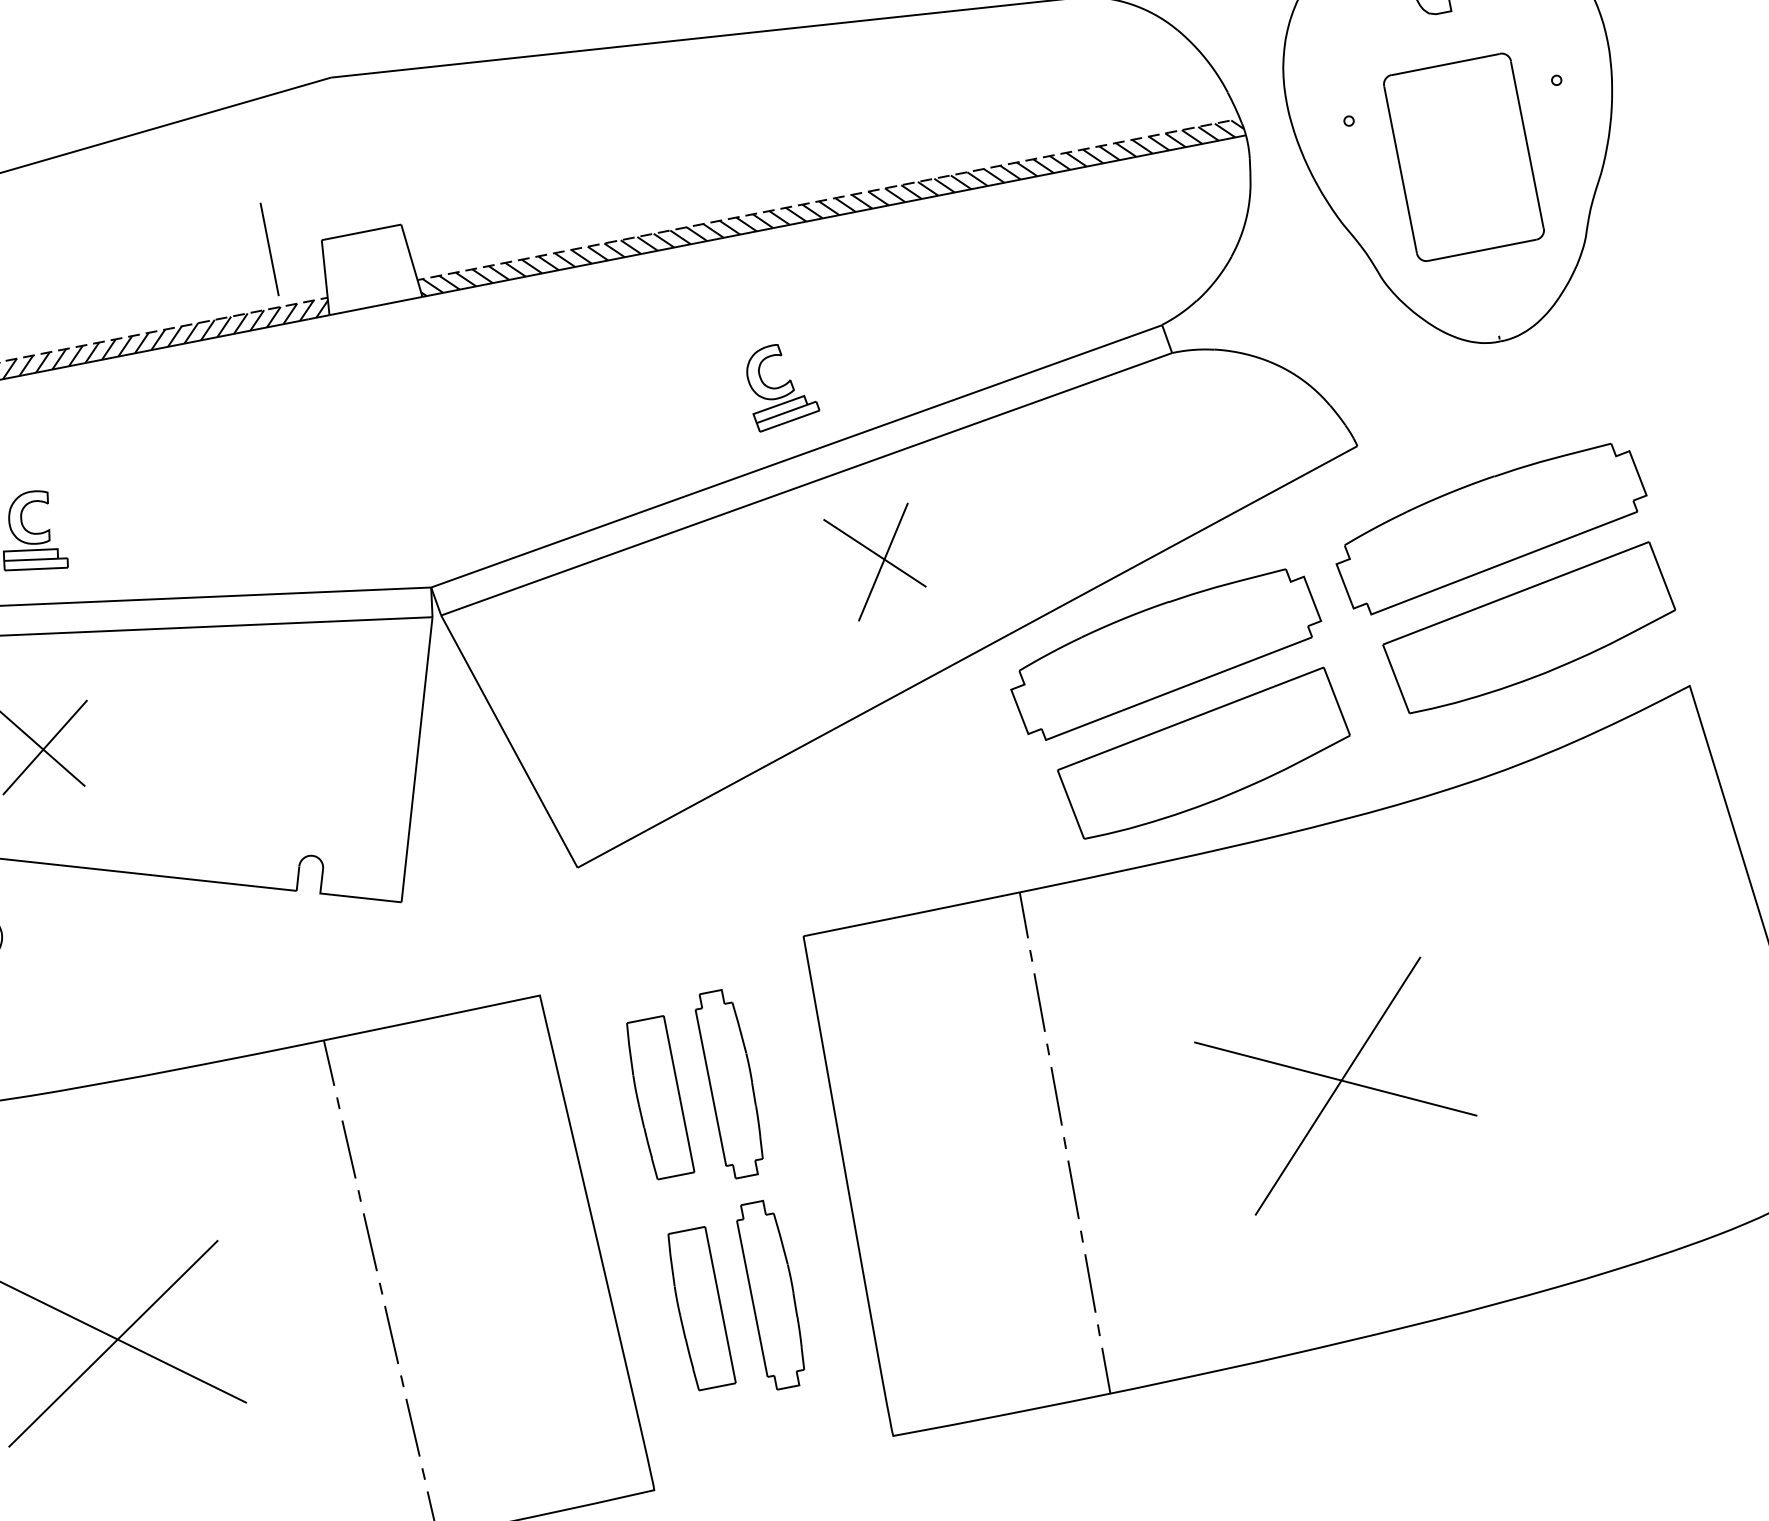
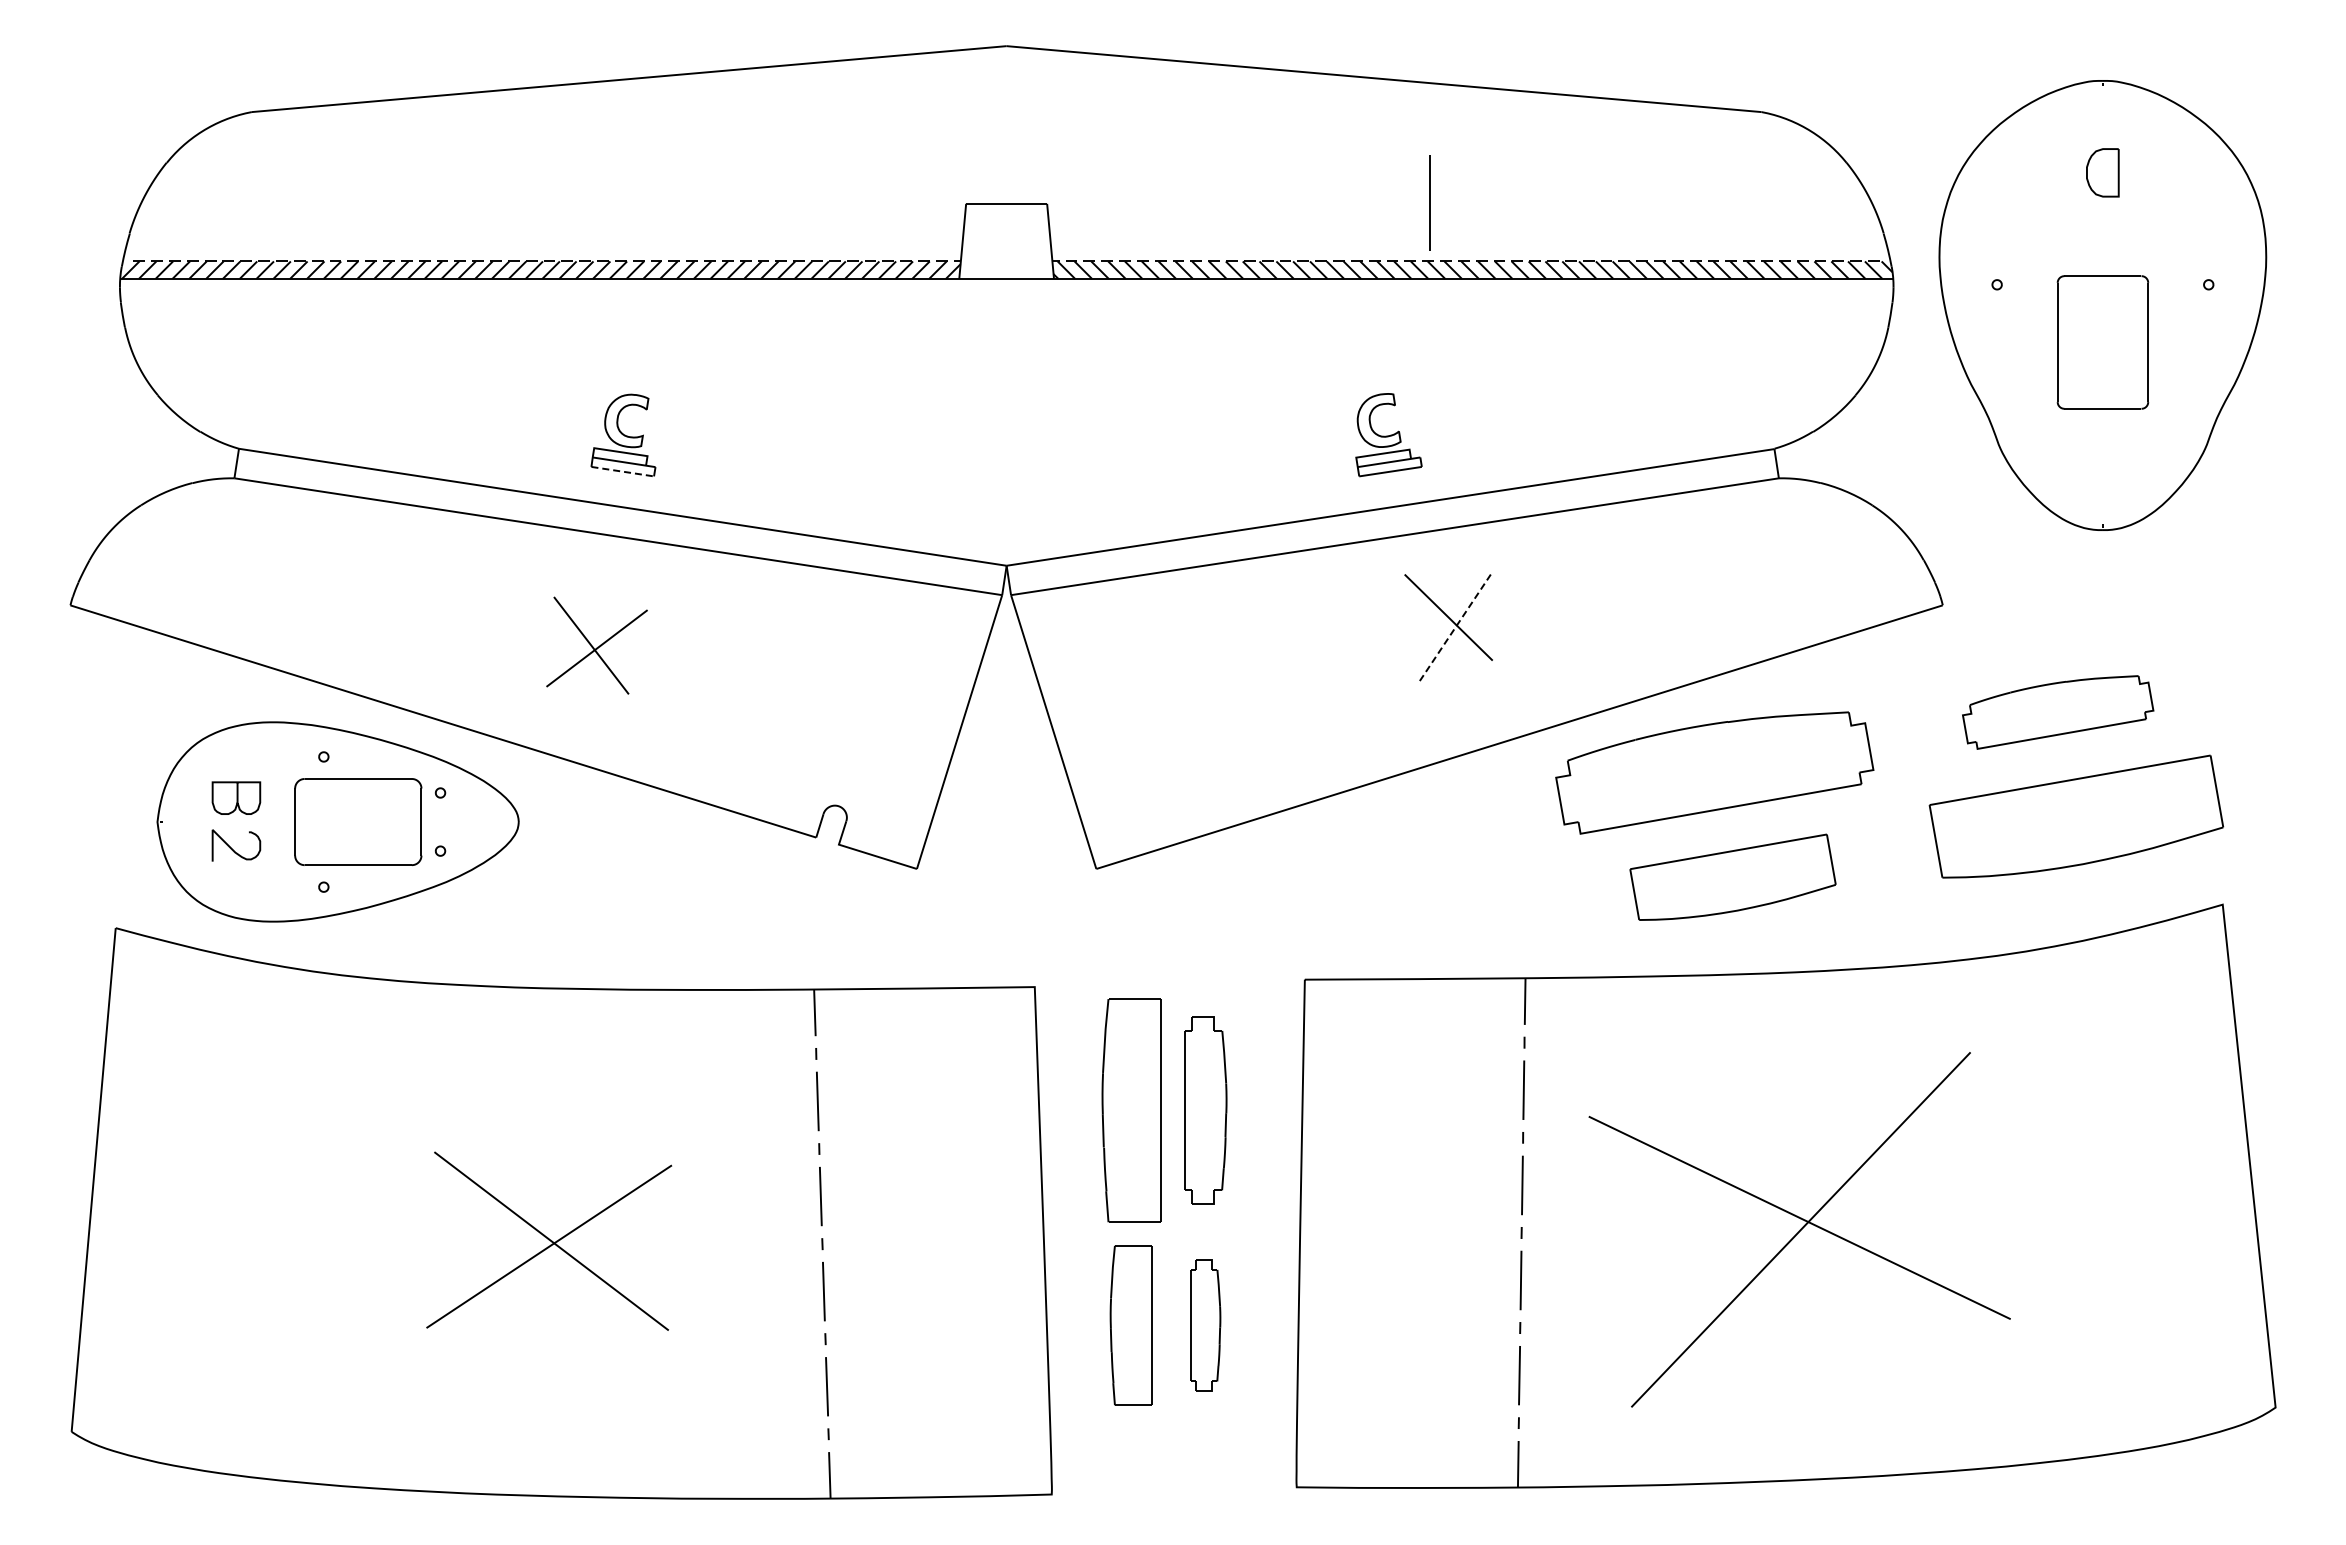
part: (1463, 157) -> (2102, 342), size x0.7
line: (268, 249) -> (1429, 202), moved
part: (1490, 529) -> (2057, 712), size x0.6
line: (882, 562) -> (1454, 628), solid -> dashed
line: (36, 568) -> (622, 471), solid -> dashed
part: (1203, 753) -> (1732, 877), size x0.7
part: (1337, 1086) -> (1799, 1229), size x1.6
part: (657, 1098) -> (1130, 1110), size x1.4
part: (772, 1294) -> (1205, 1325), size x0.7

